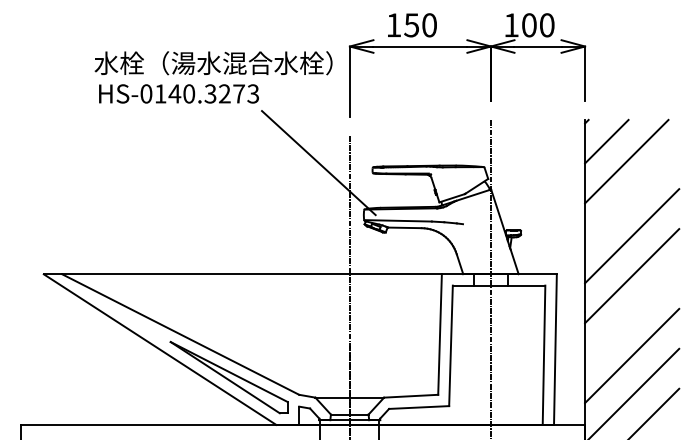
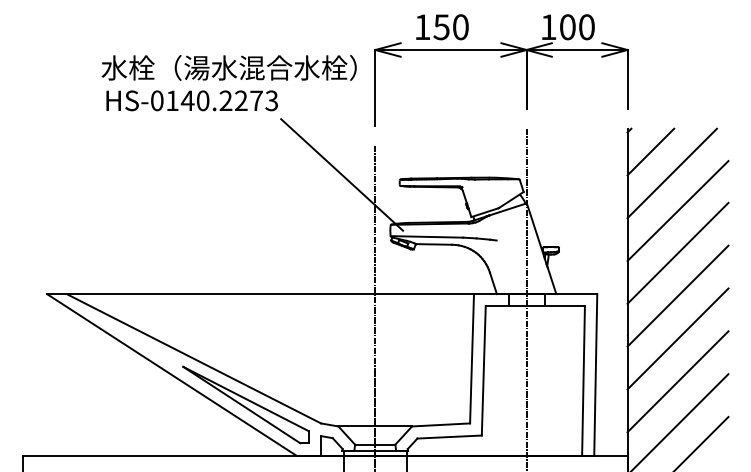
text: (210, 94) -> (225, 101), HS-0140.3273 -> HS-0140.2273
line: (631, 197) -> (677, 211), added
line: (631, 315) -> (677, 338), added

